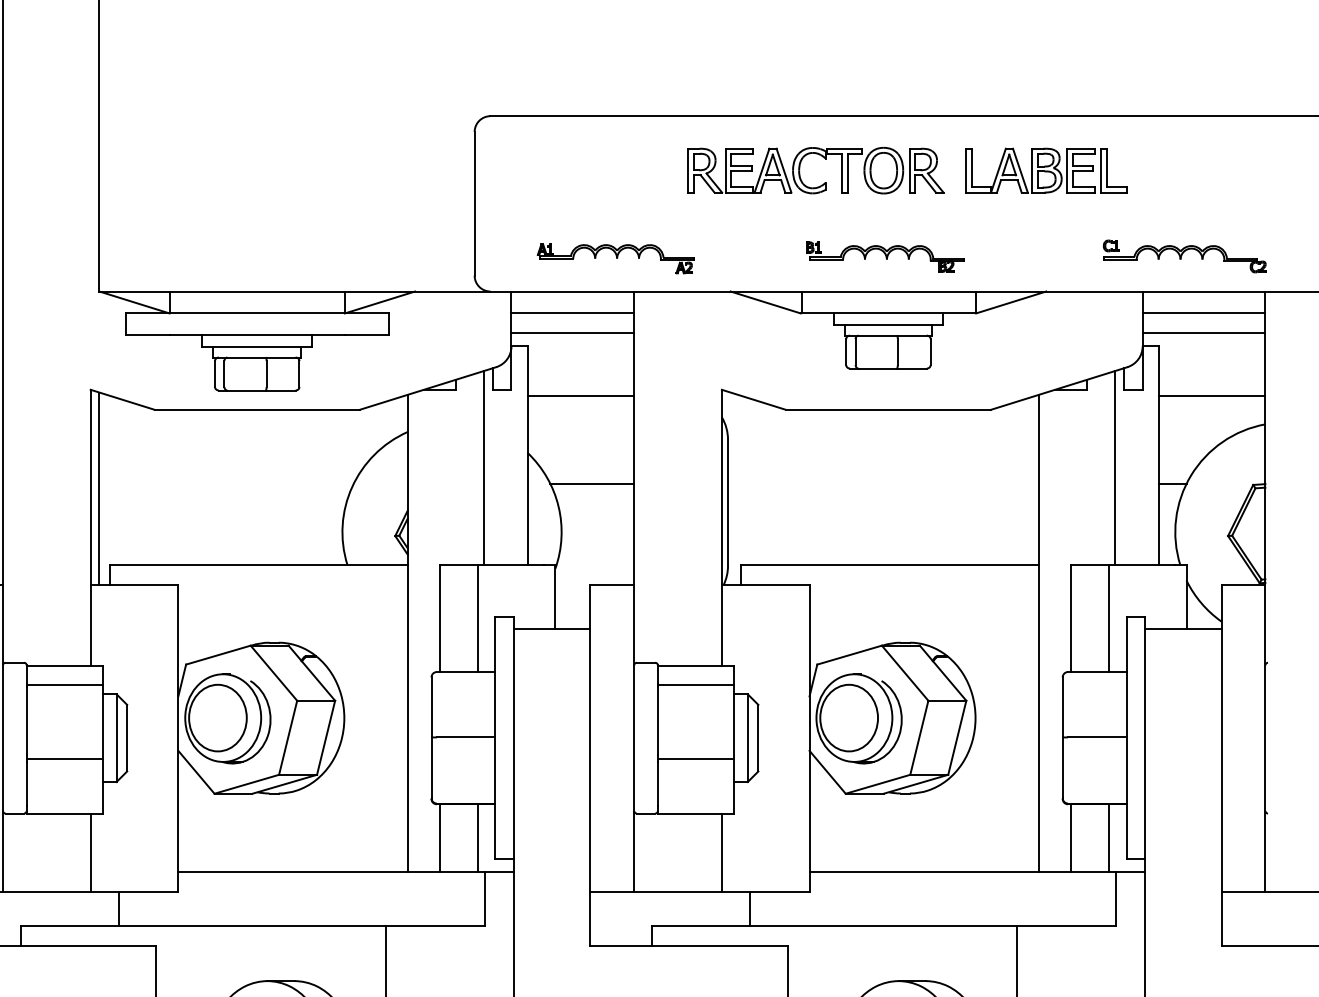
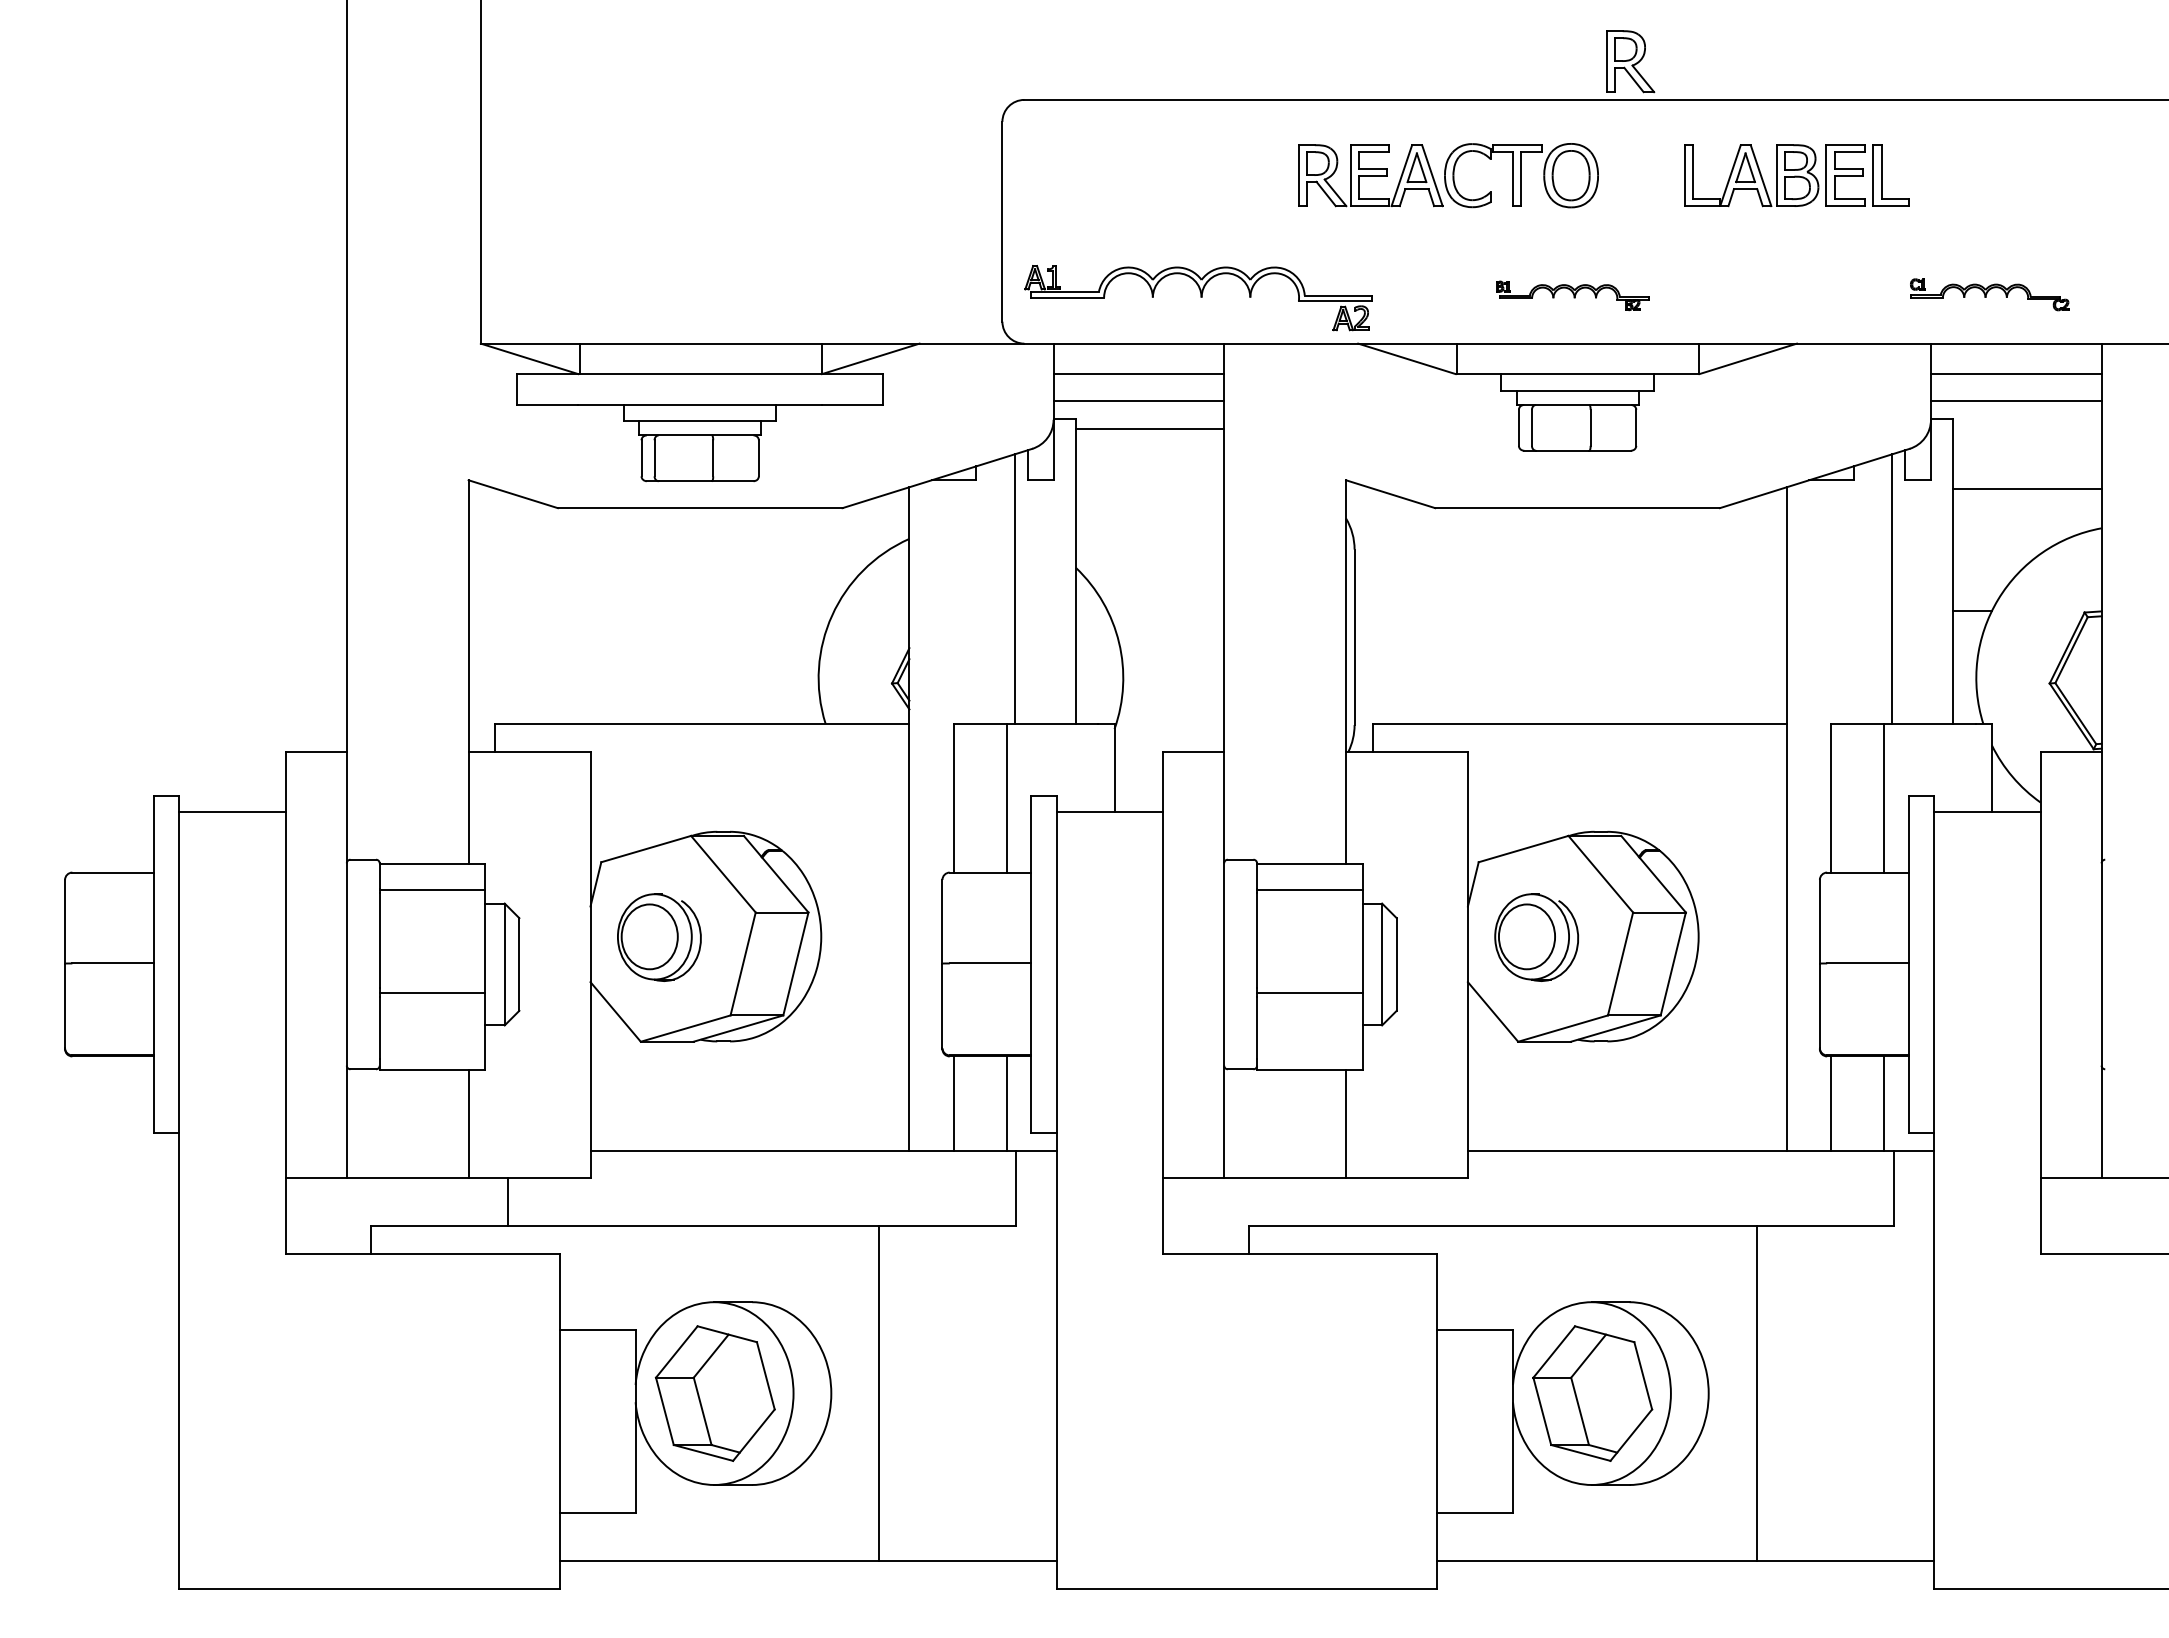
part: (926, 170) -> (1630, 61), moved
part: (884, 256) -> (1572, 295), size x0.7
part: (1184, 256) -> (1989, 294), size x0.7
part: (615, 259) -> (1198, 298), size x1.6
line: (580, 395) -> (1149, 428), moved
line: (591, 483) -> (1165, 610), removed
line: (99, 488) -> (480, 617), removed
part: (227, 718) -> (659, 937), size x0.7
part: (858, 718) -> (1536, 937), size x0.7
line: (750, 909) -> (1385, 1202), removed

